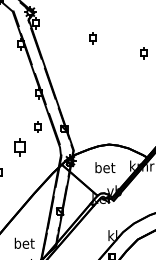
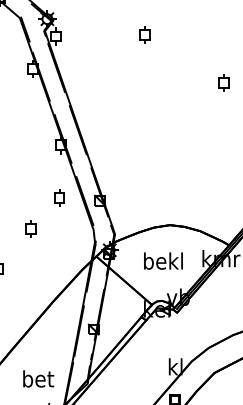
part: (92, 38) -> (144, 35), moved
part: (19, 146) -> (30, 228), size x0.62
text: (104, 167) -> (162, 260), bet -> bekl

